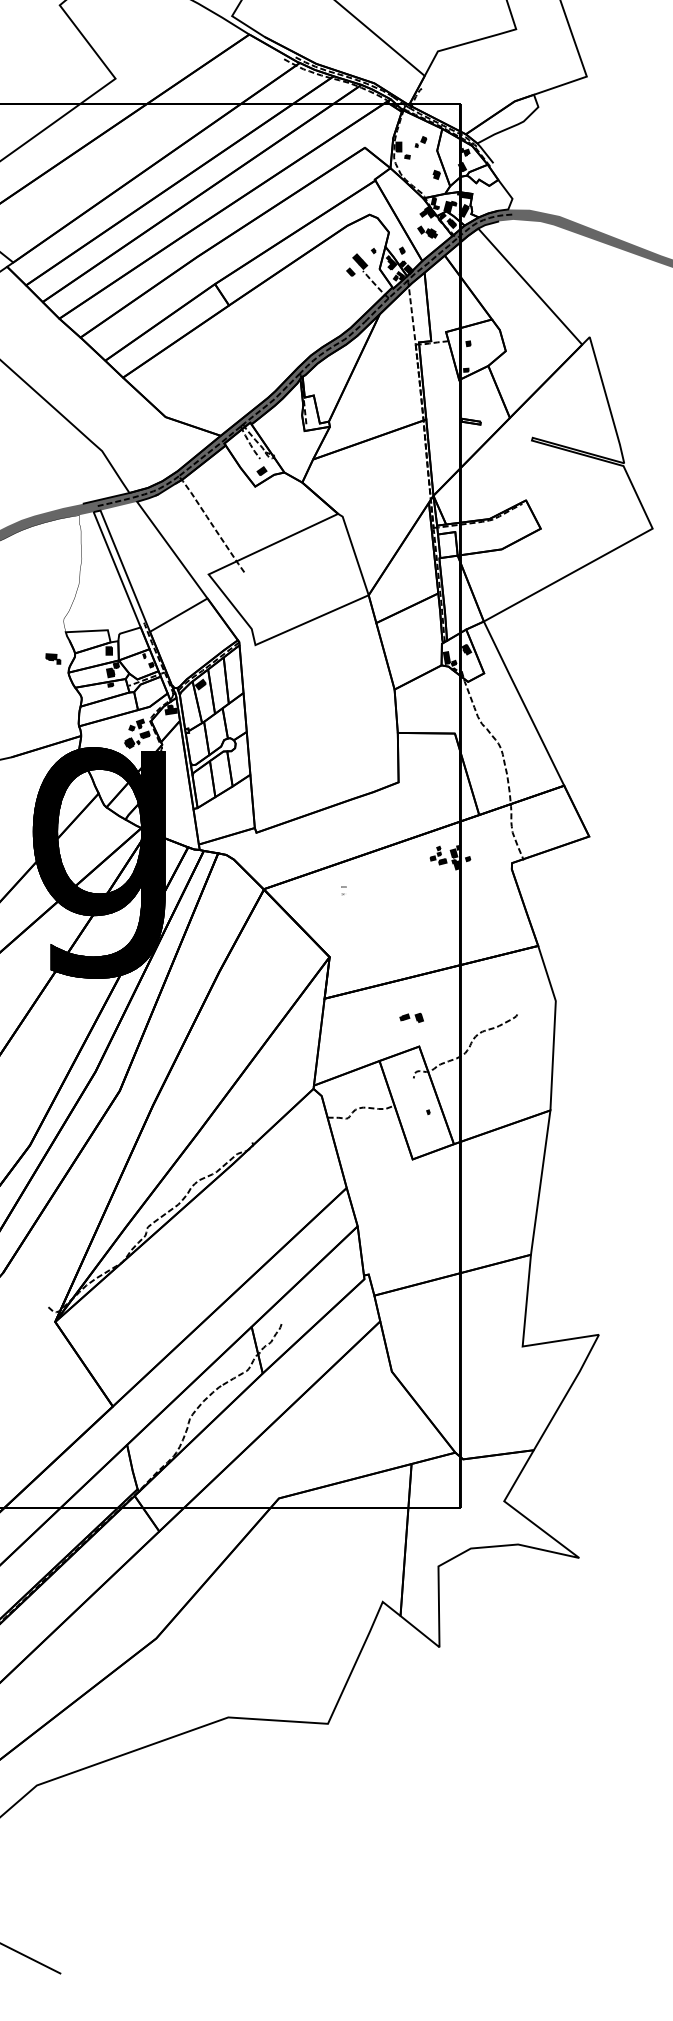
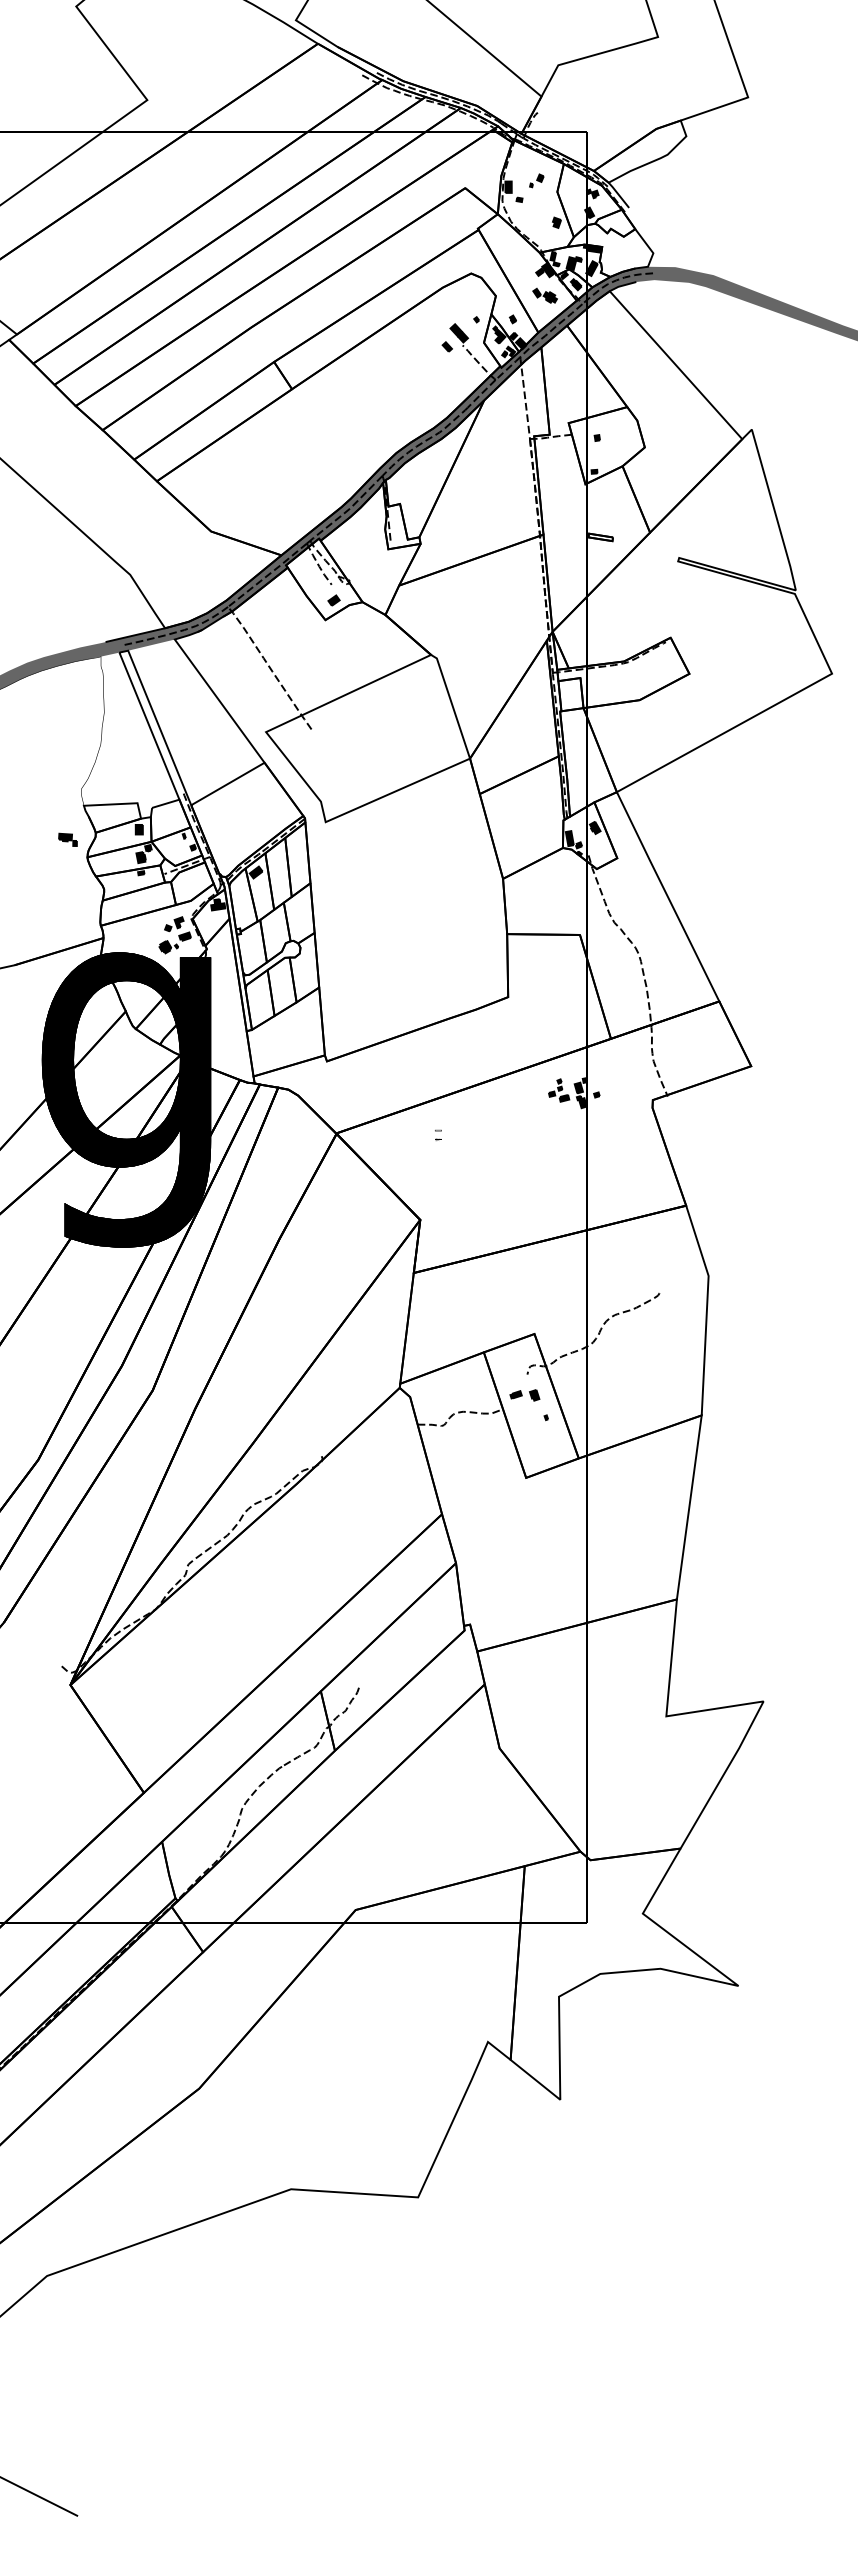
part: (411, 1017) -> (524, 1395), moved

